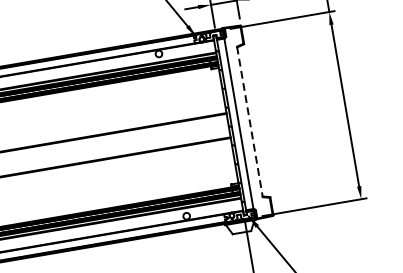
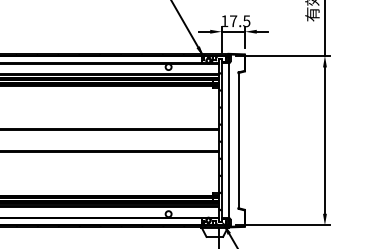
line: (250, 122) -> (238, 141), dashed -> solid

